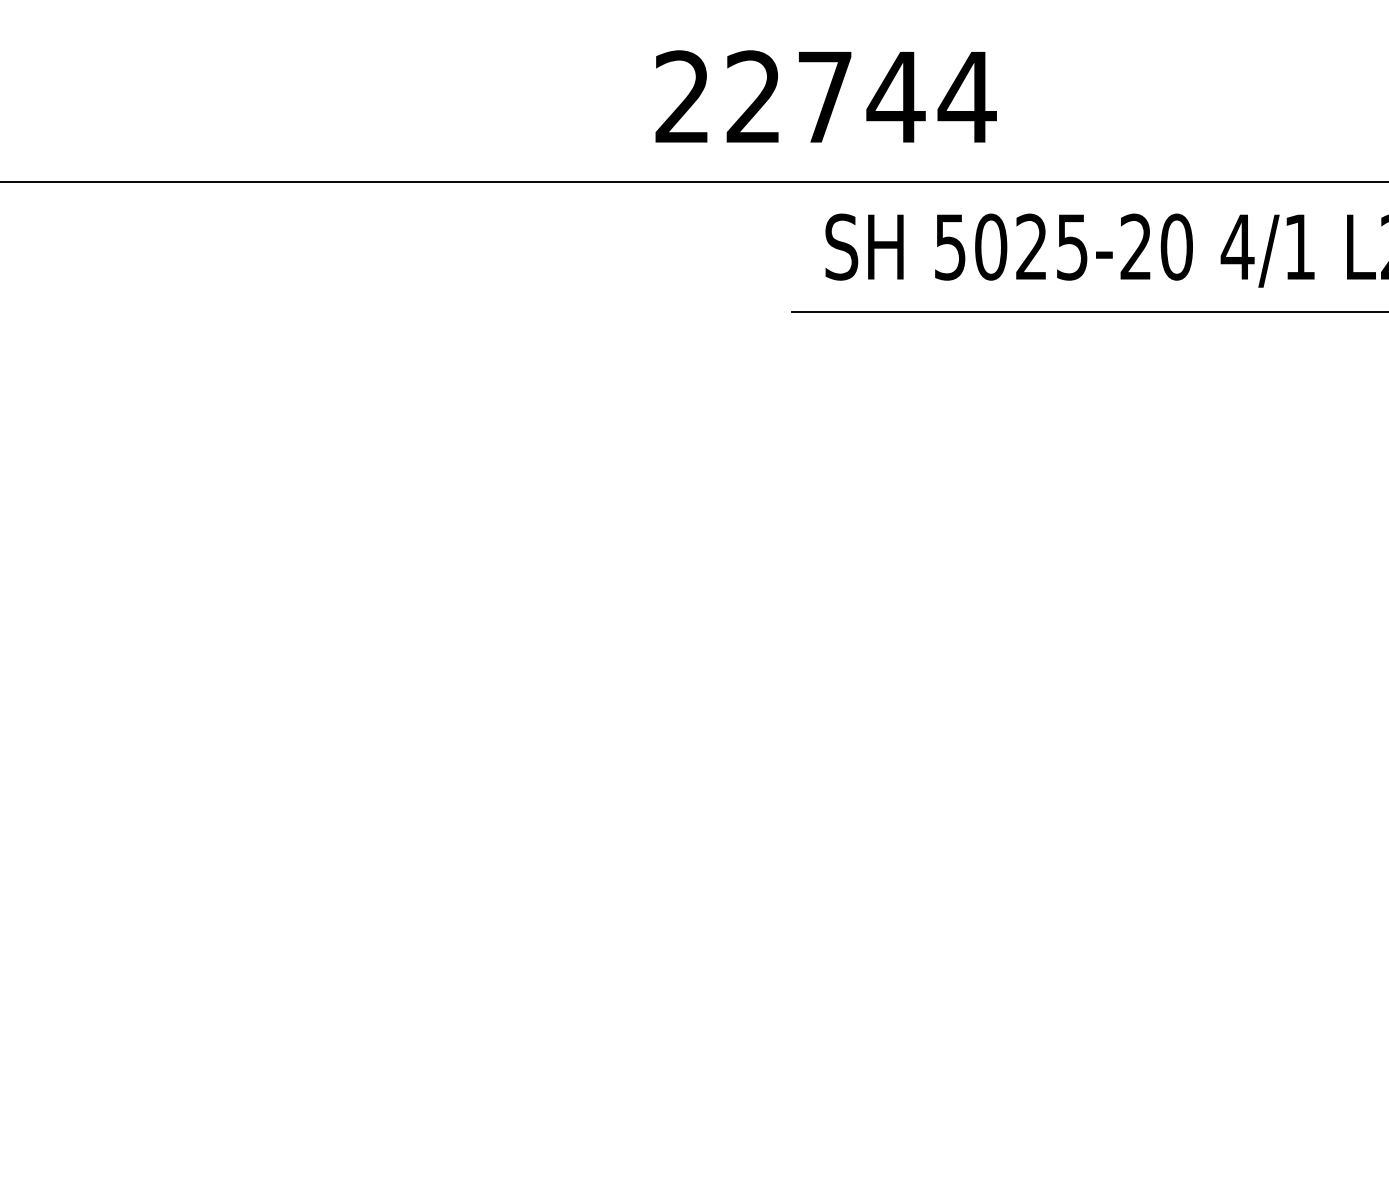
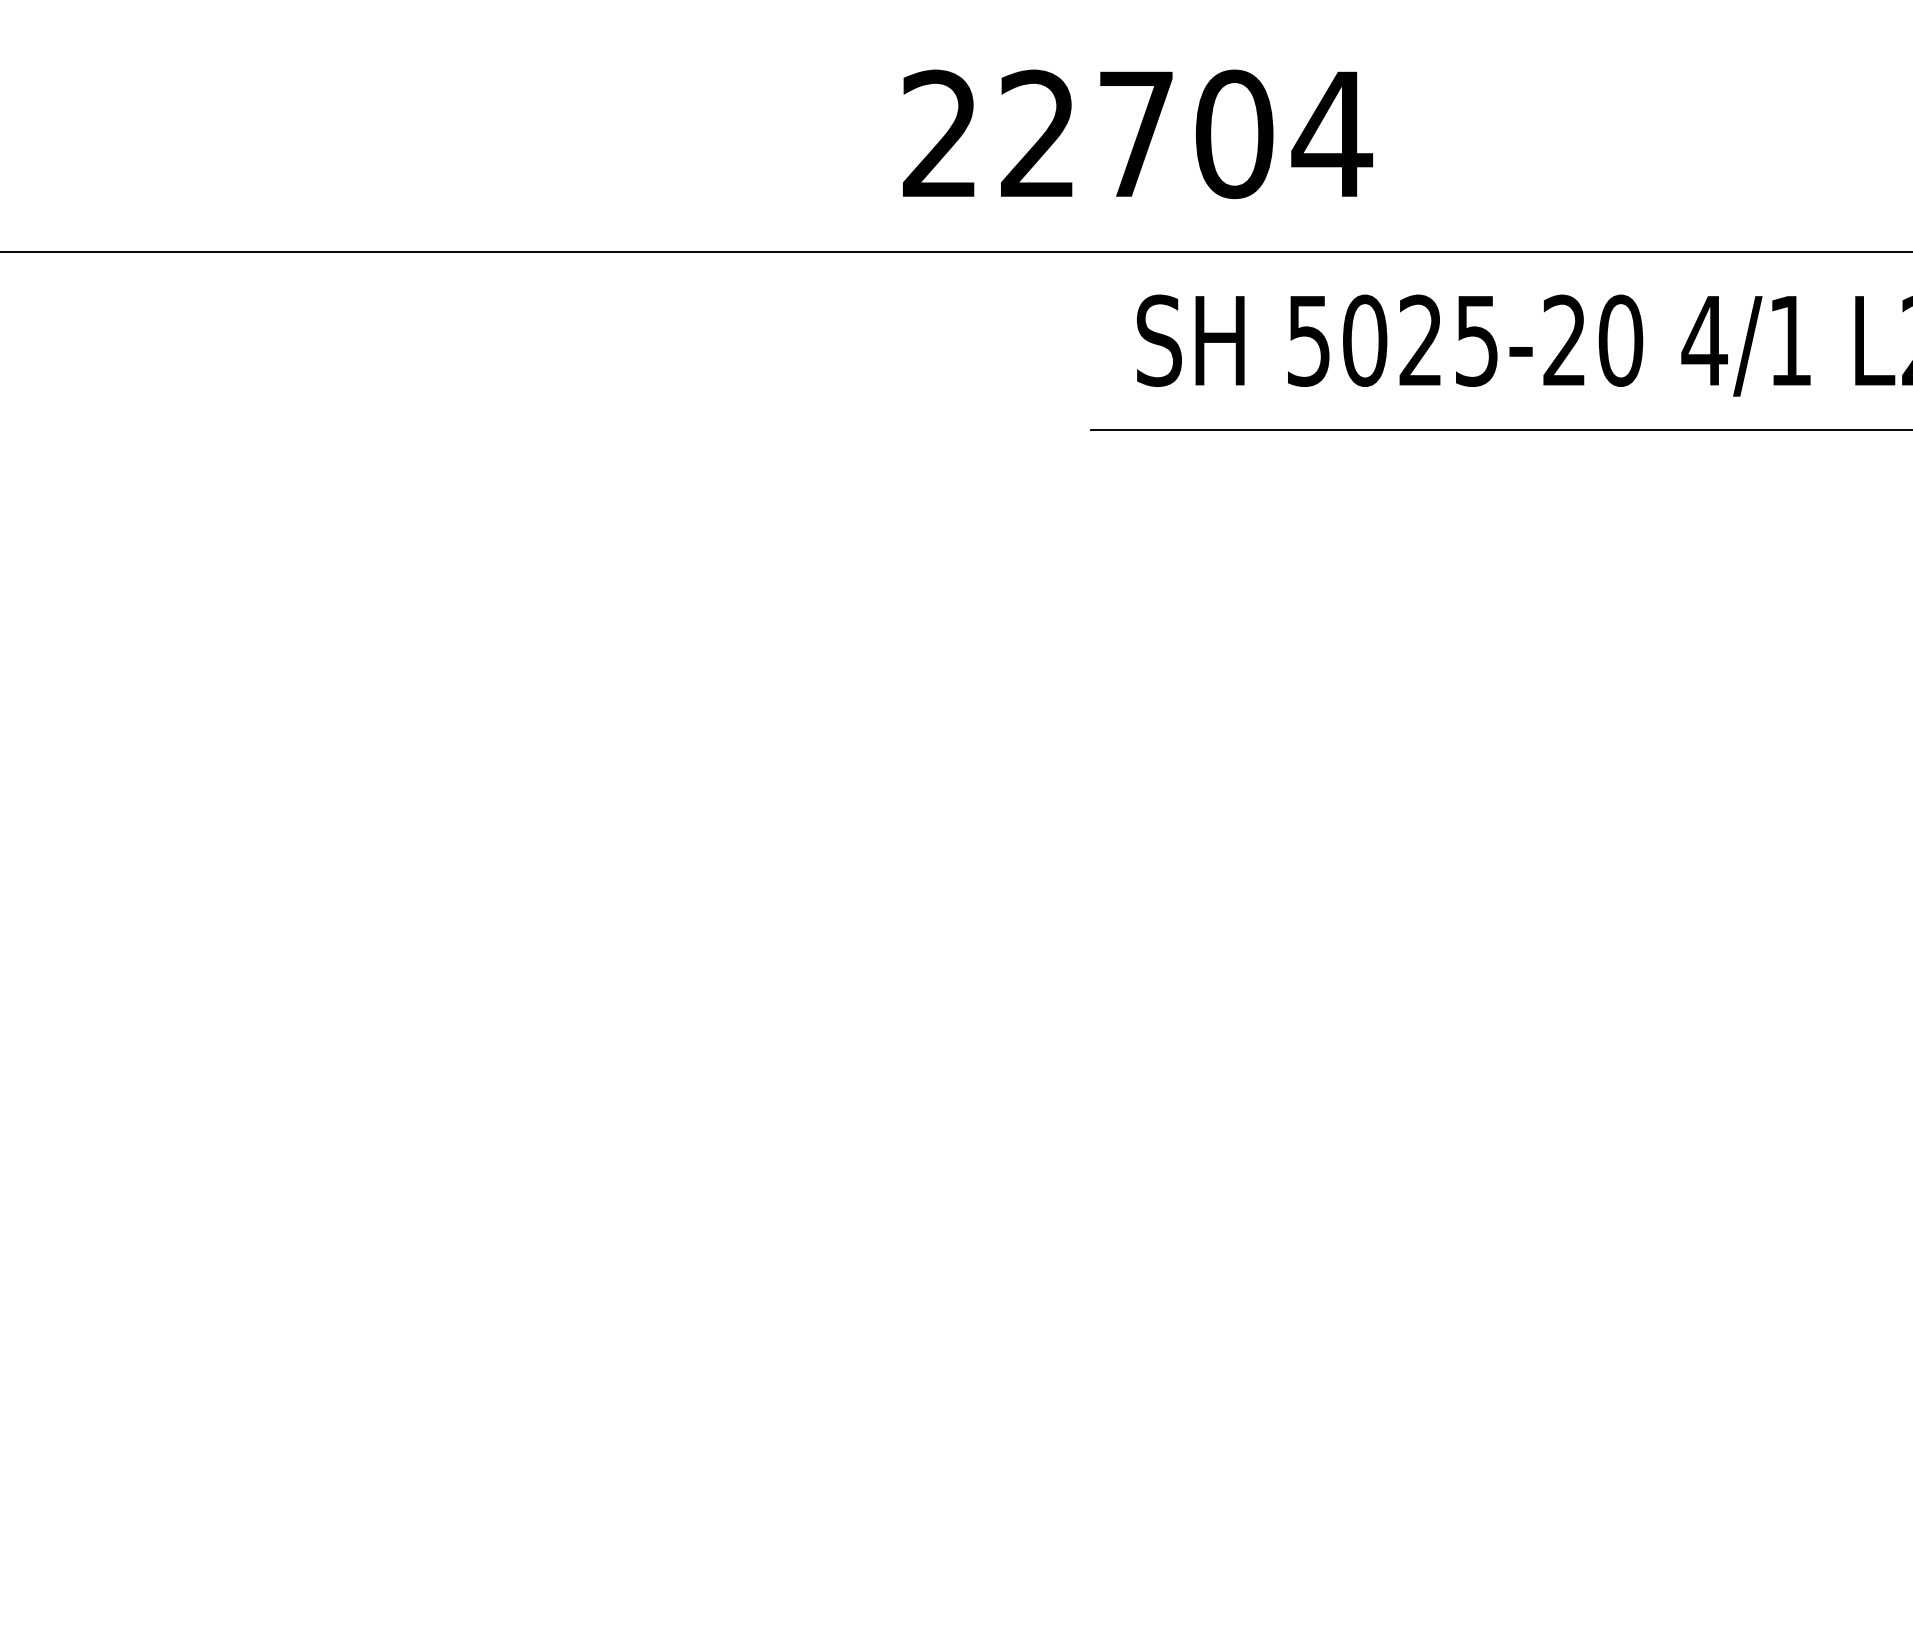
text: (895, 97) -> (1233, 134), 22744 -> 22704

